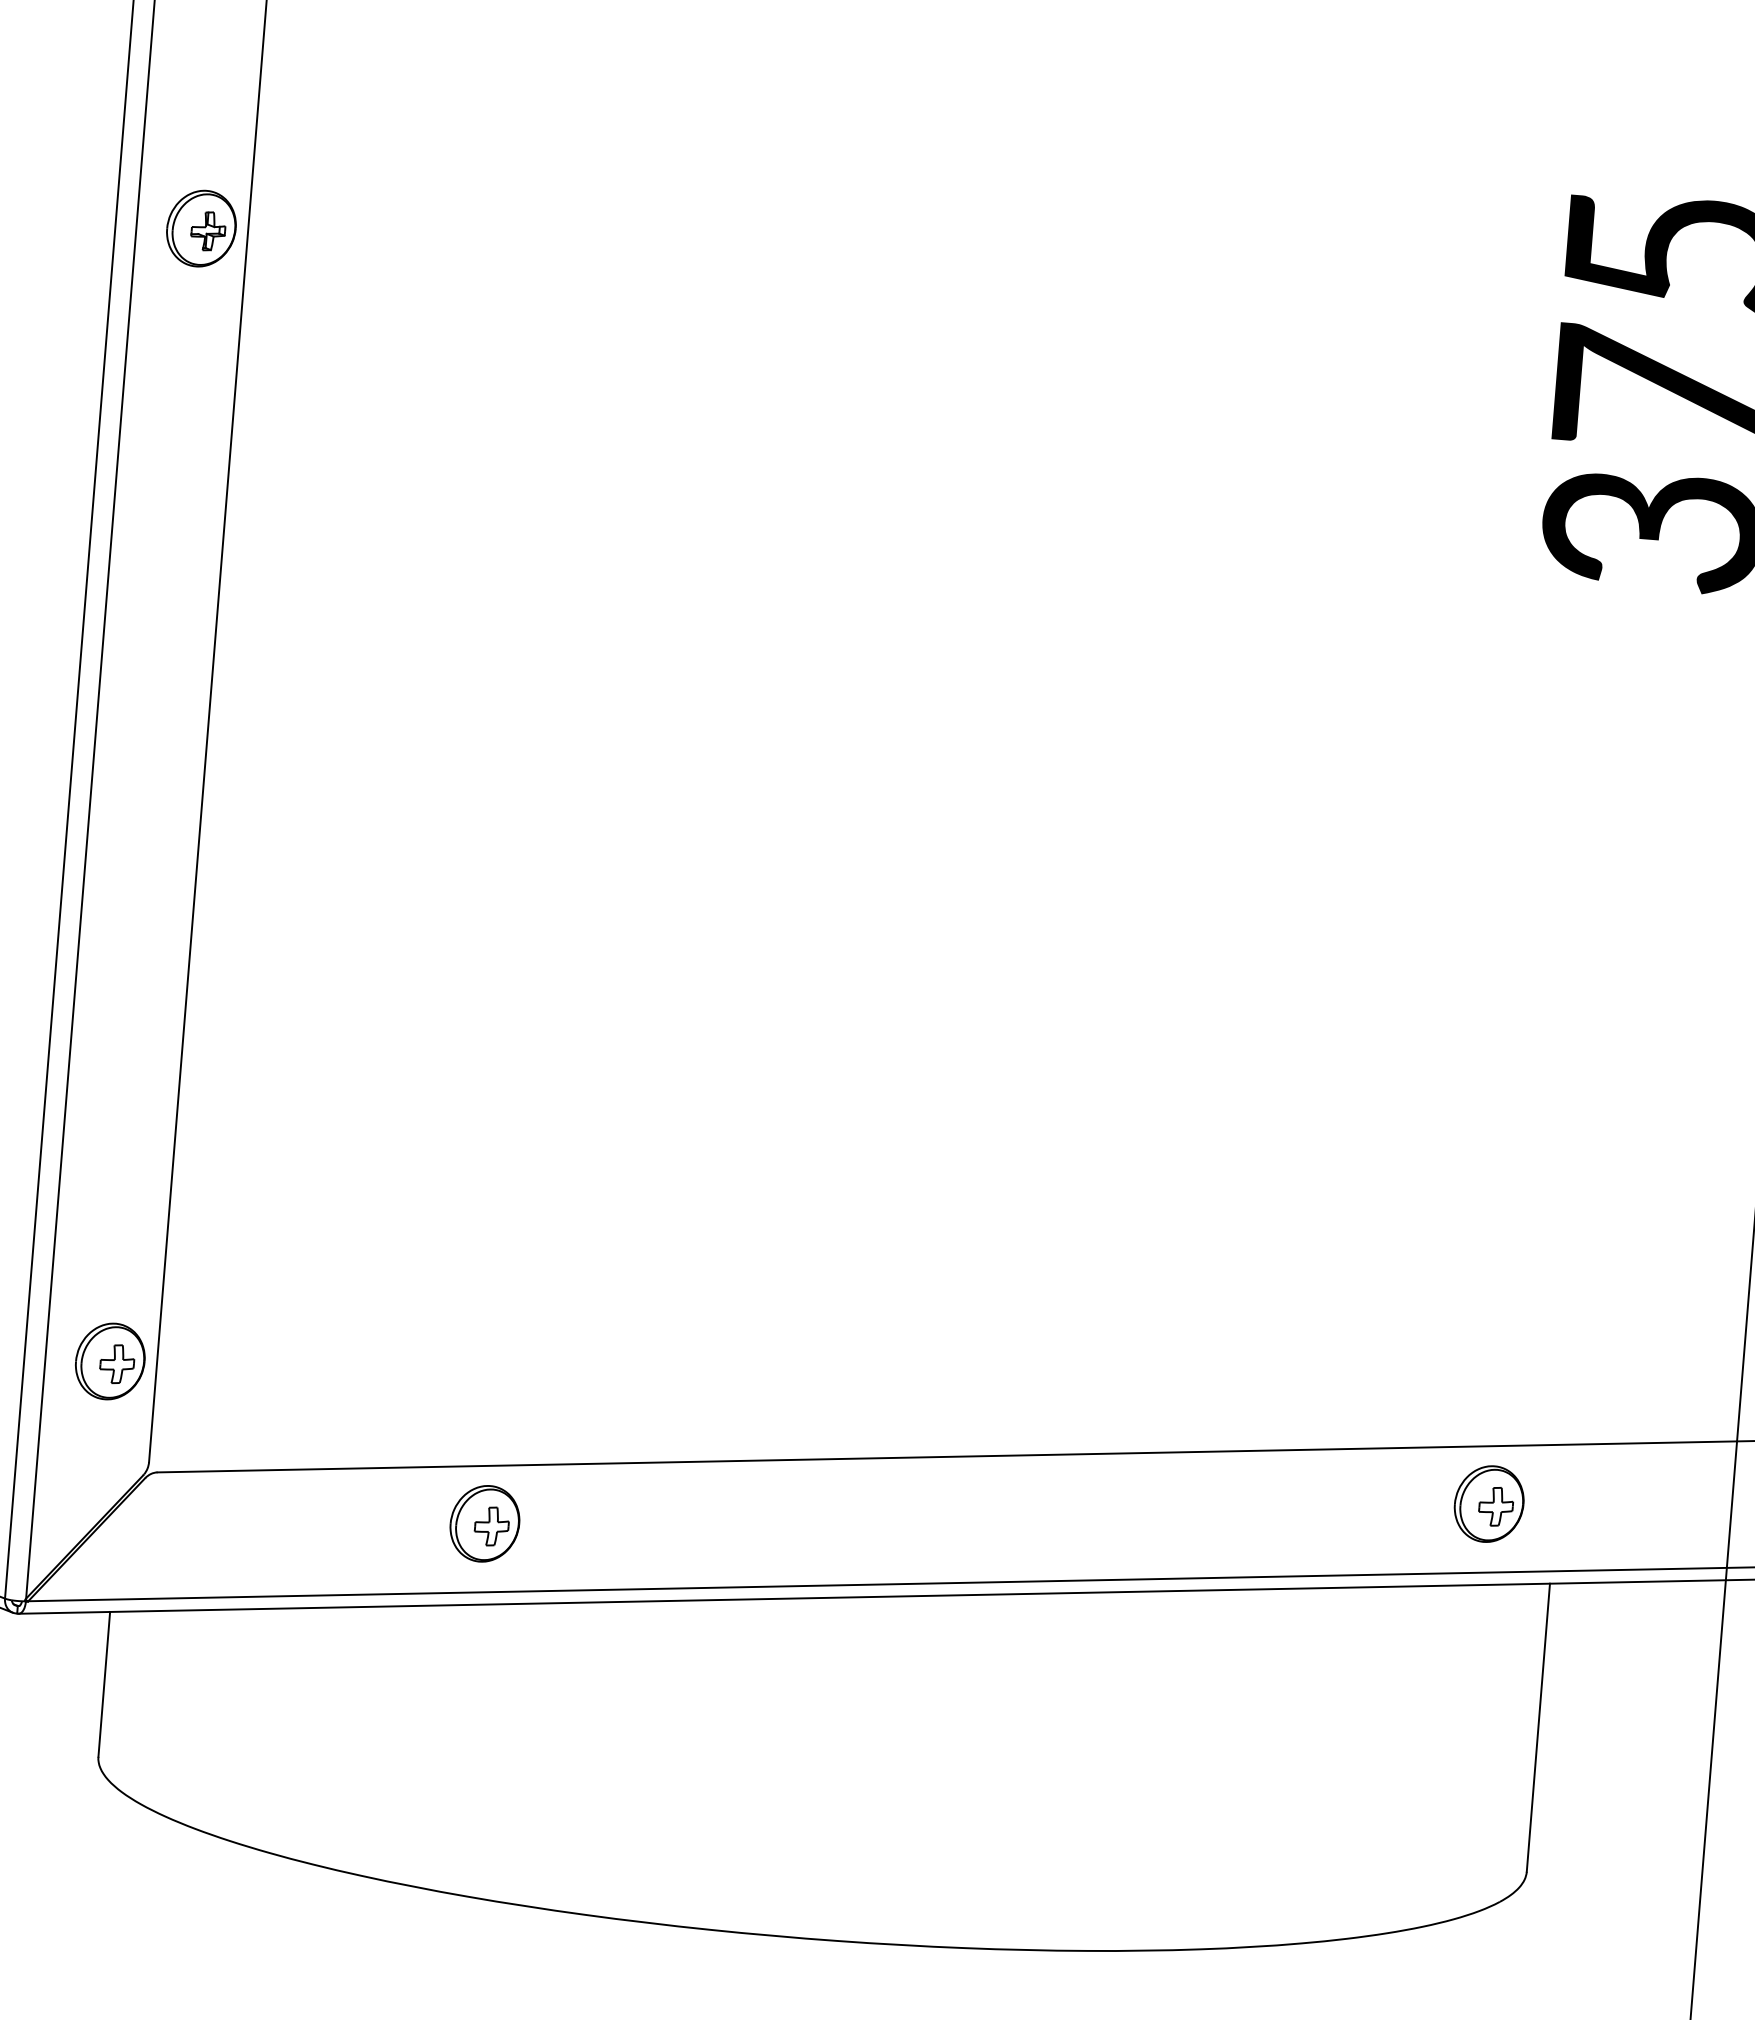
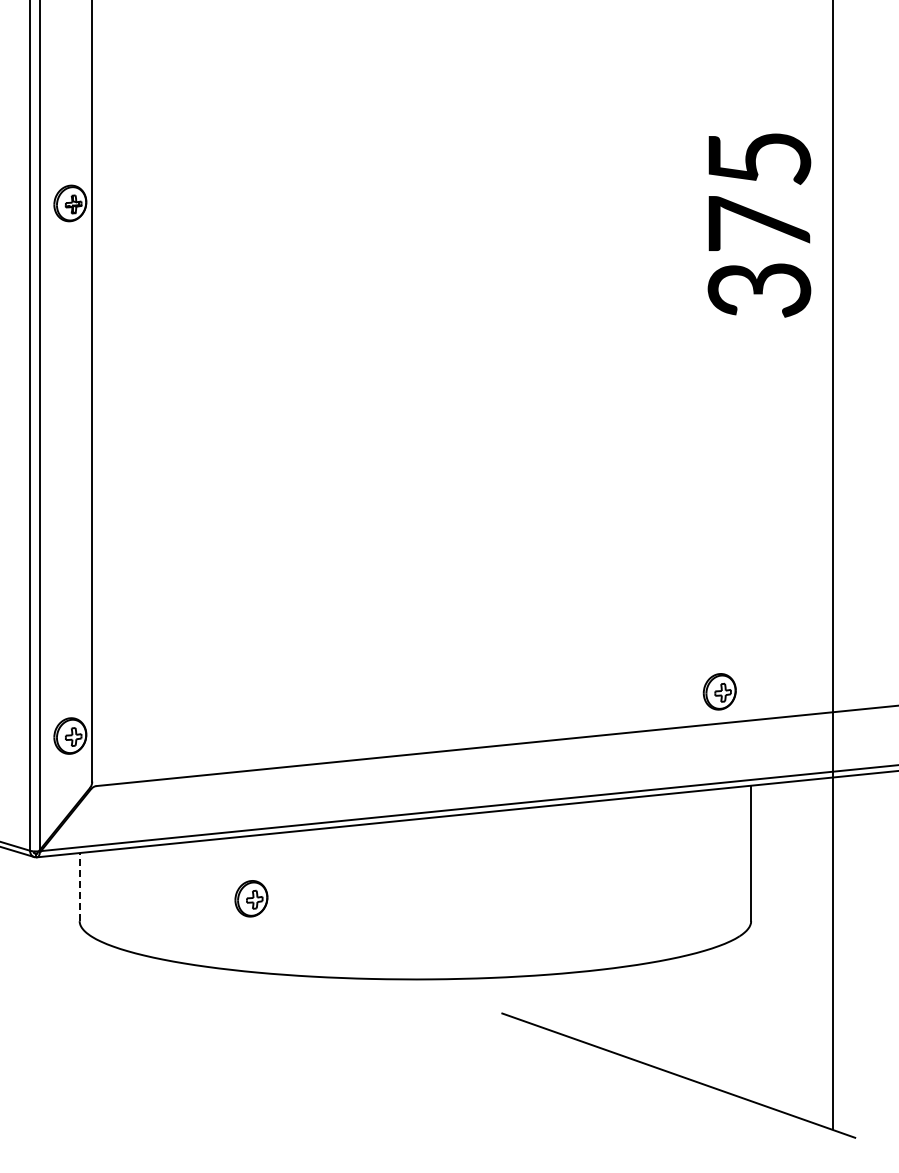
part: (1488, 1503) -> (719, 691), moved
part: (485, 1523) -> (251, 898), moved
line: (104, 1683) -> (79, 886), solid -> dashed

